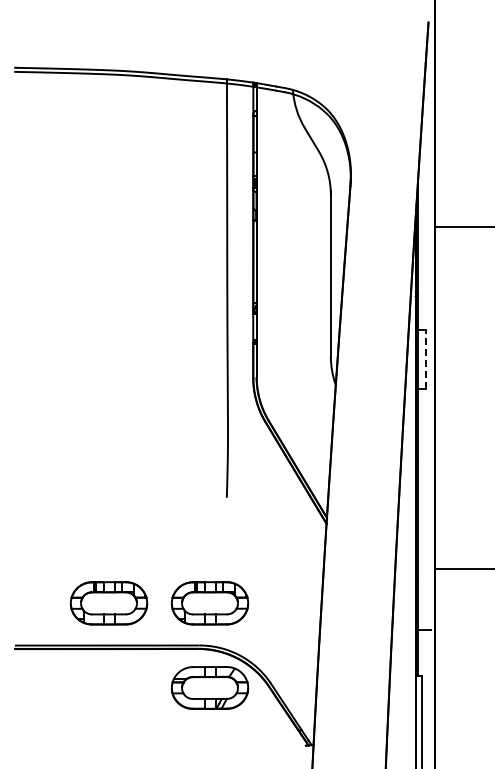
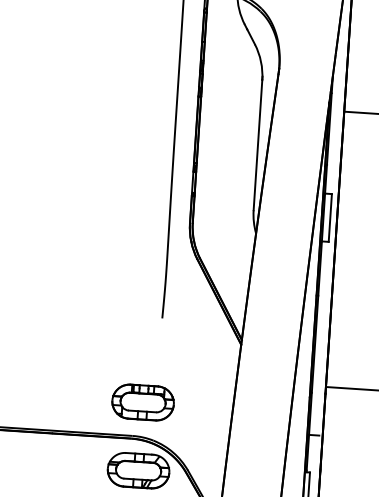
line: (426, 359) -> (330, 217), dashed -> solid
part: (108, 603) -> (61, 397), removed

